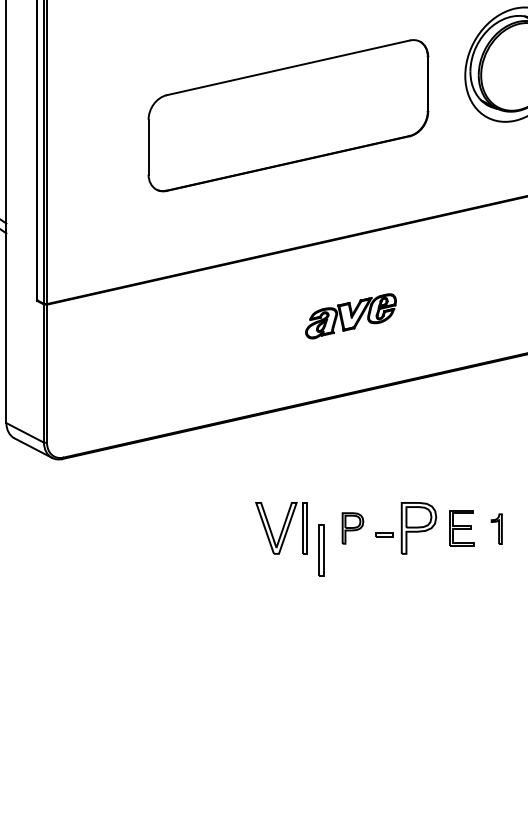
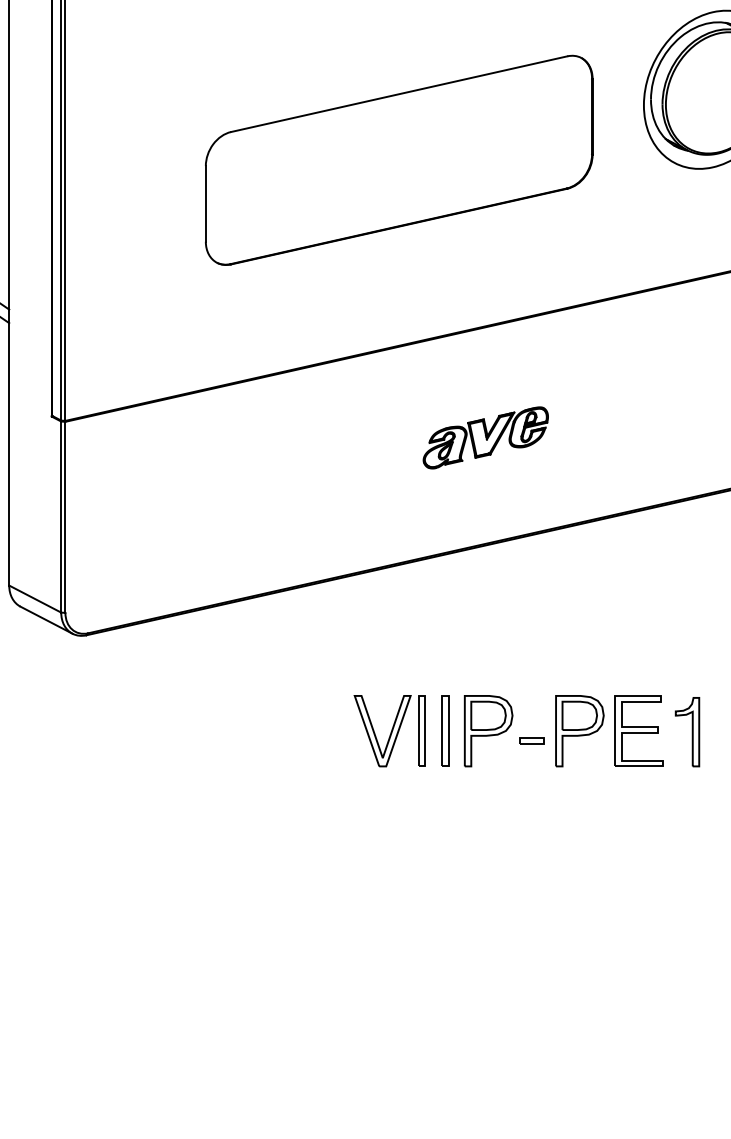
part: (461, 527) -> (638, 730), size x1.43
part: (352, 528) -> (488, 731), size x1.67
part: (496, 529) -> (687, 732), size x1.67
part: (321, 549) -> (445, 730), moved

